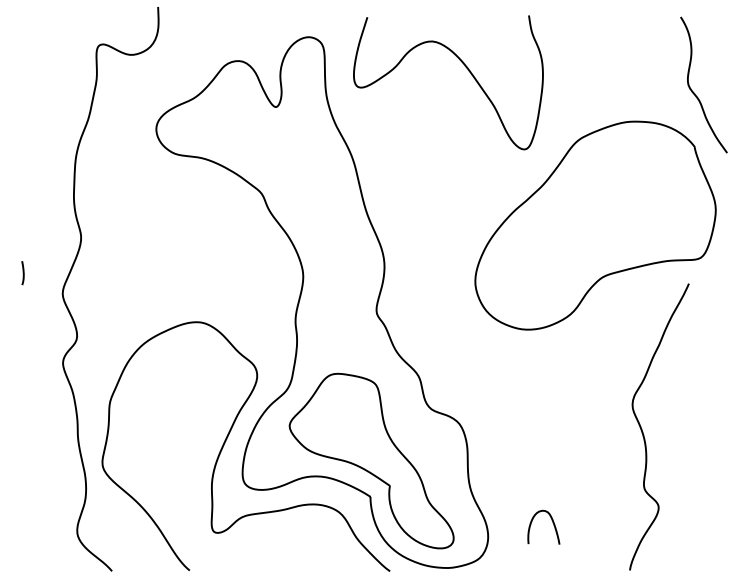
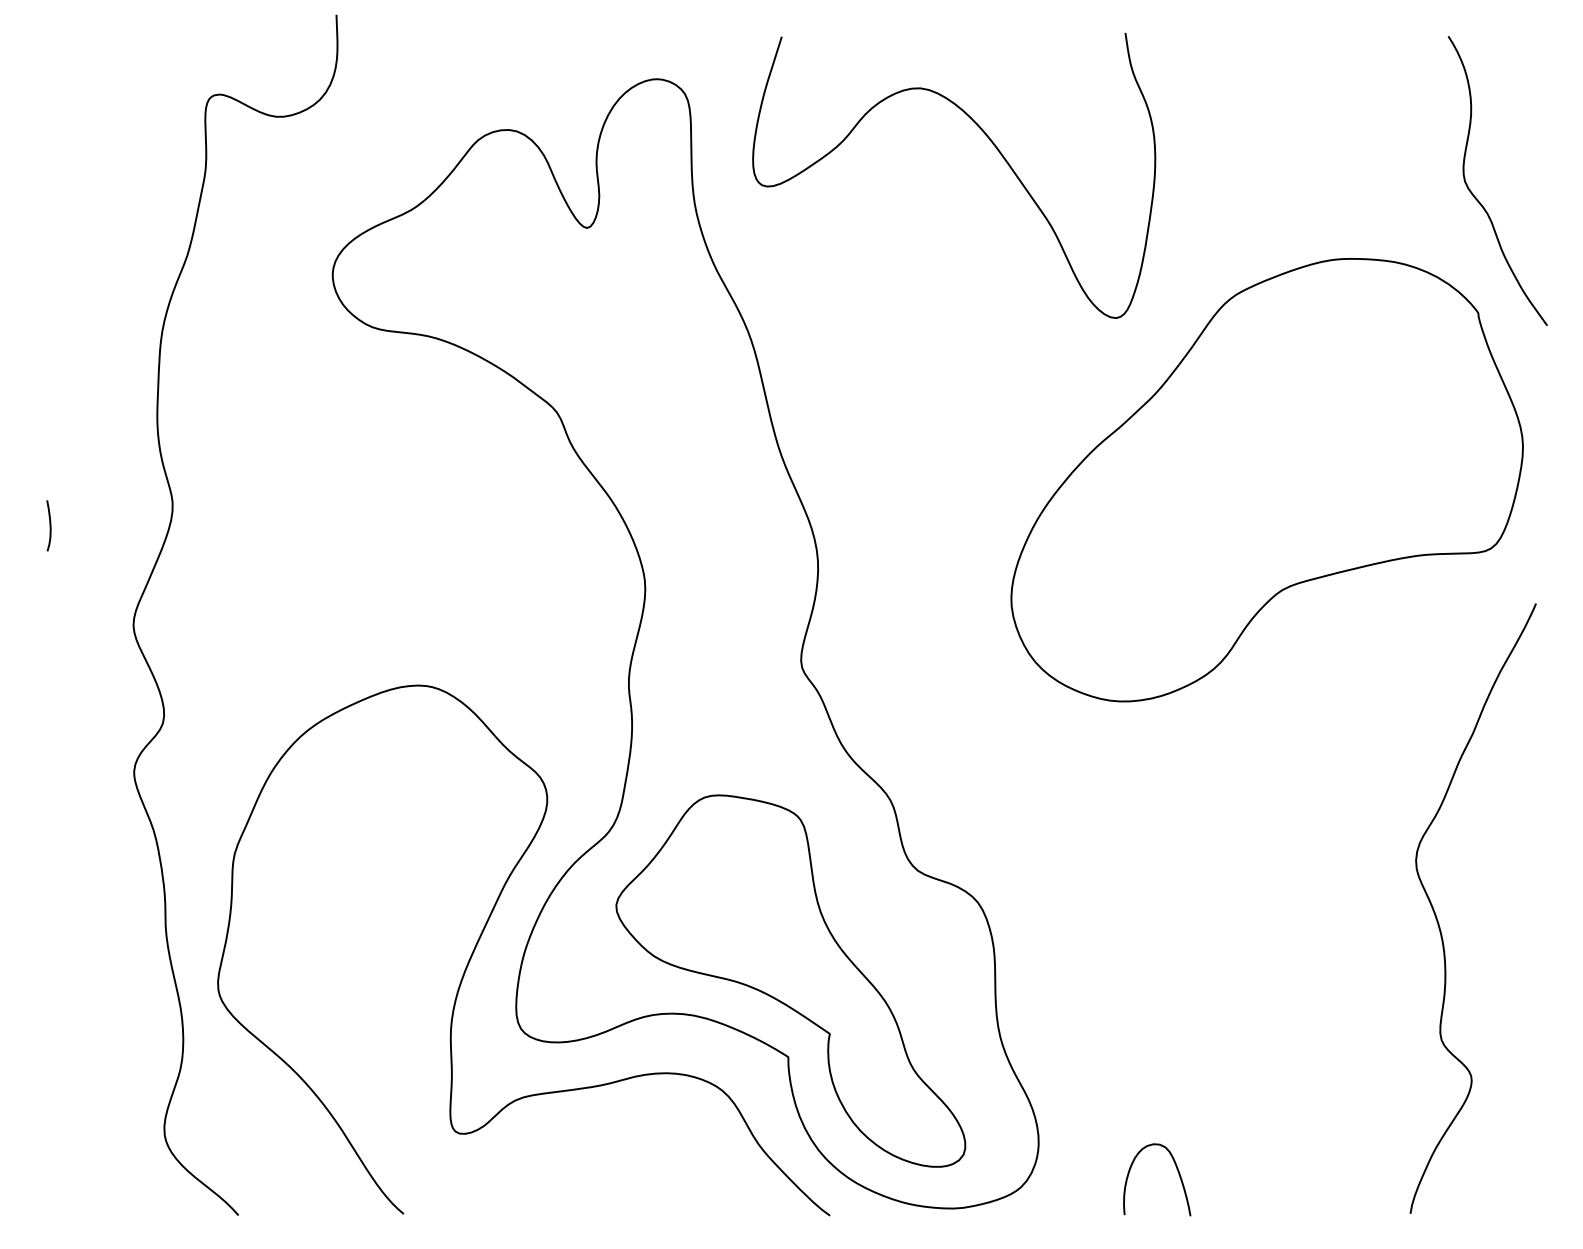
line: (22, 273) -> (47, 526), moved
curve: (643, 431) -> (1439, 918), moved
curve: (552, 523) -> (1175, 1171), moved

